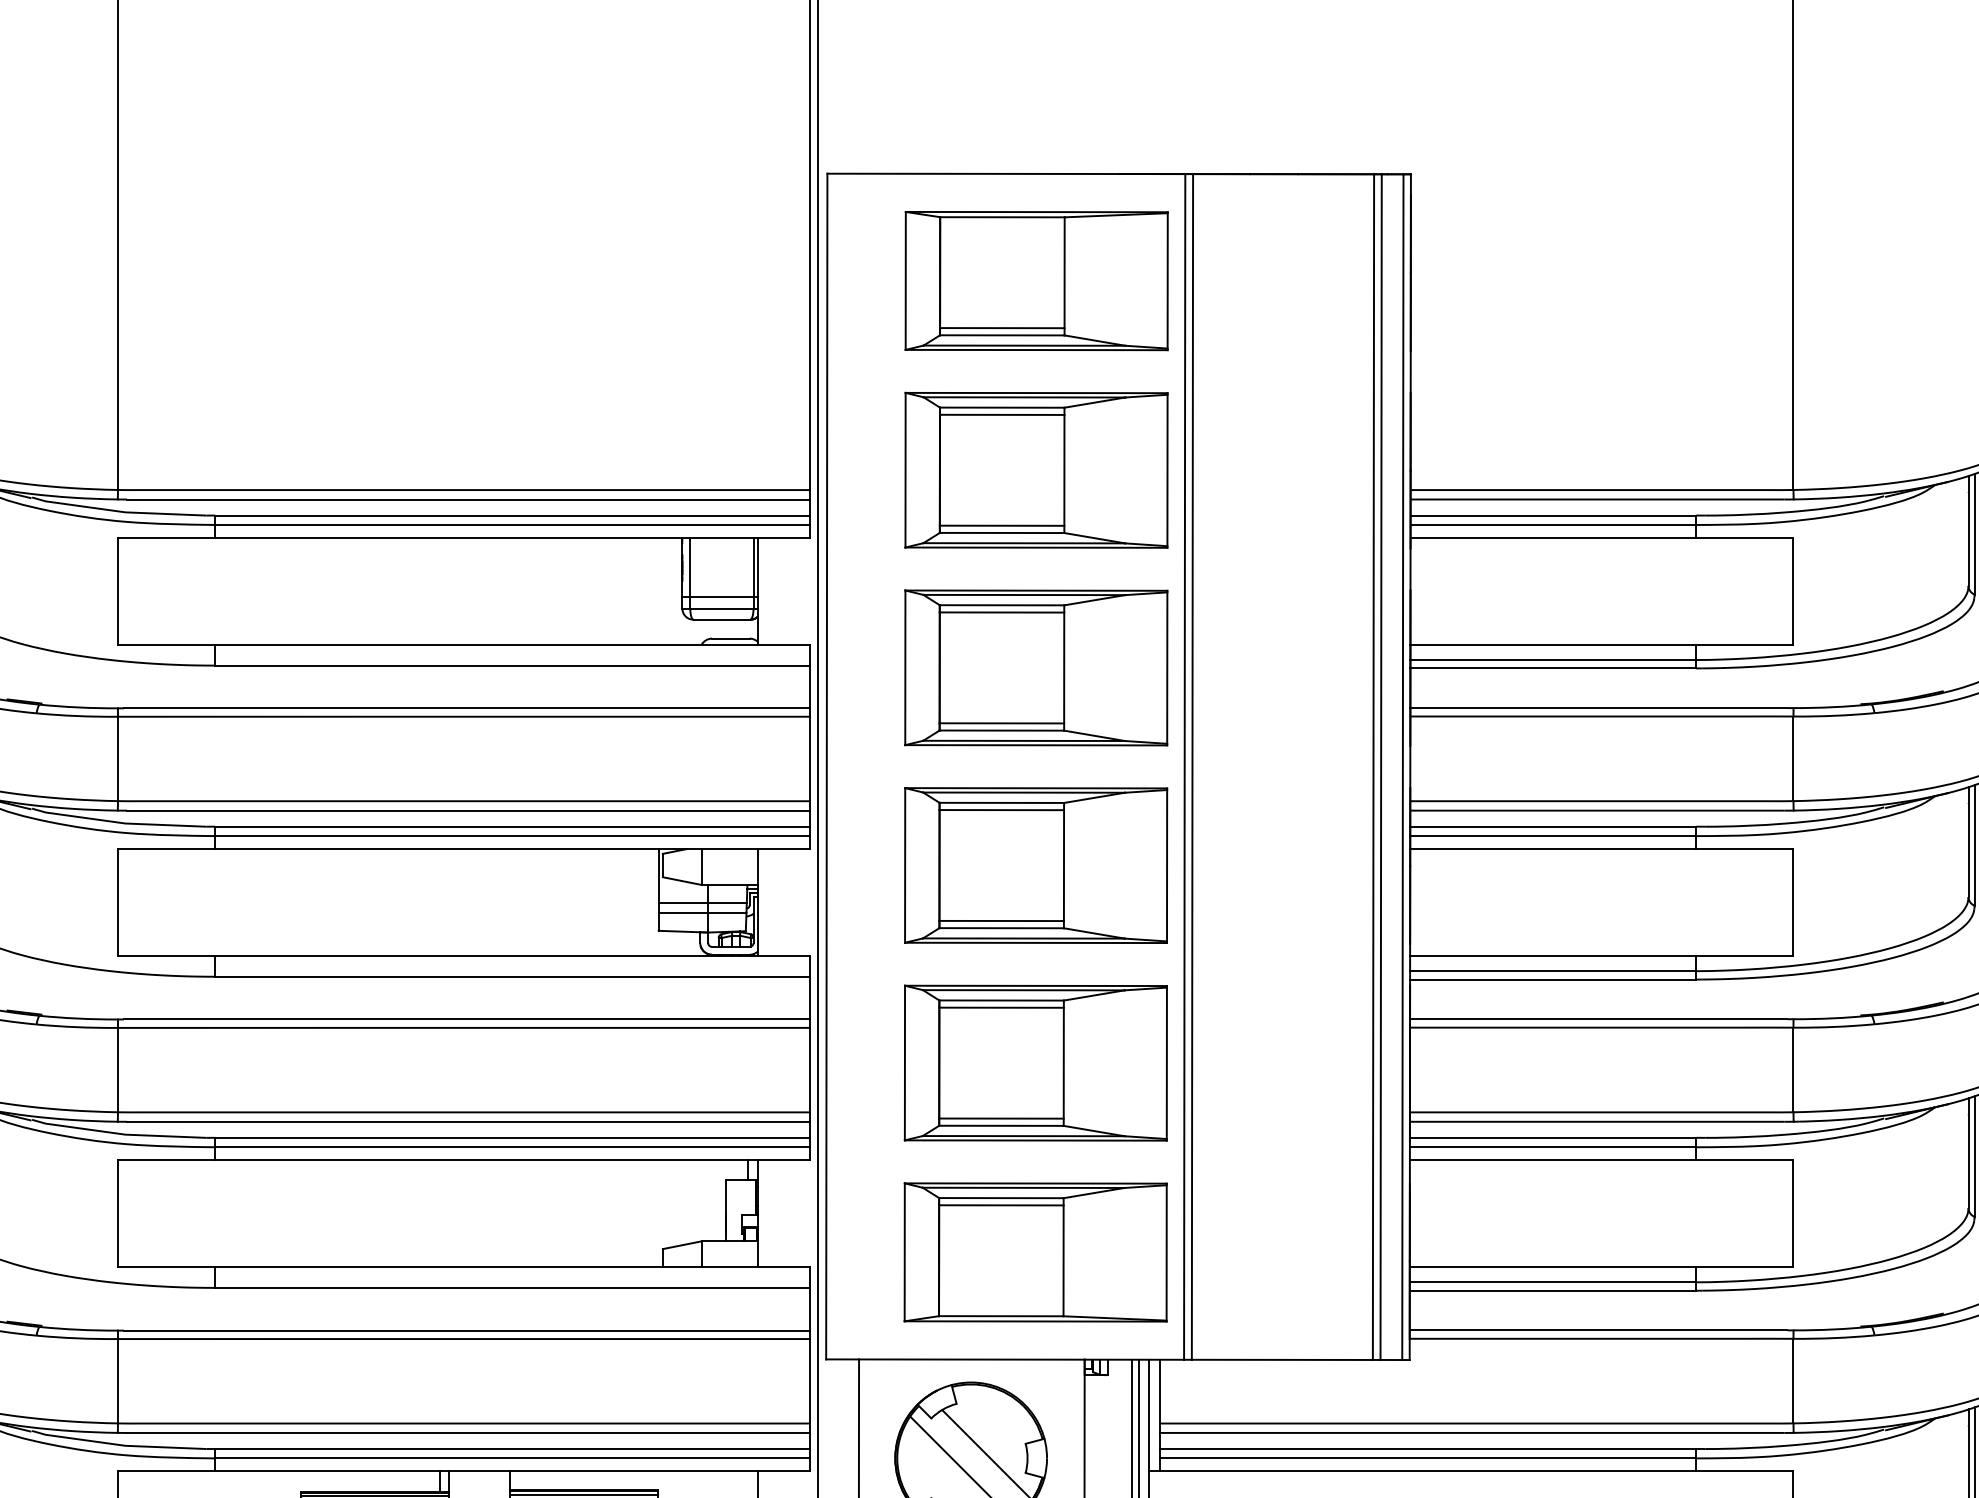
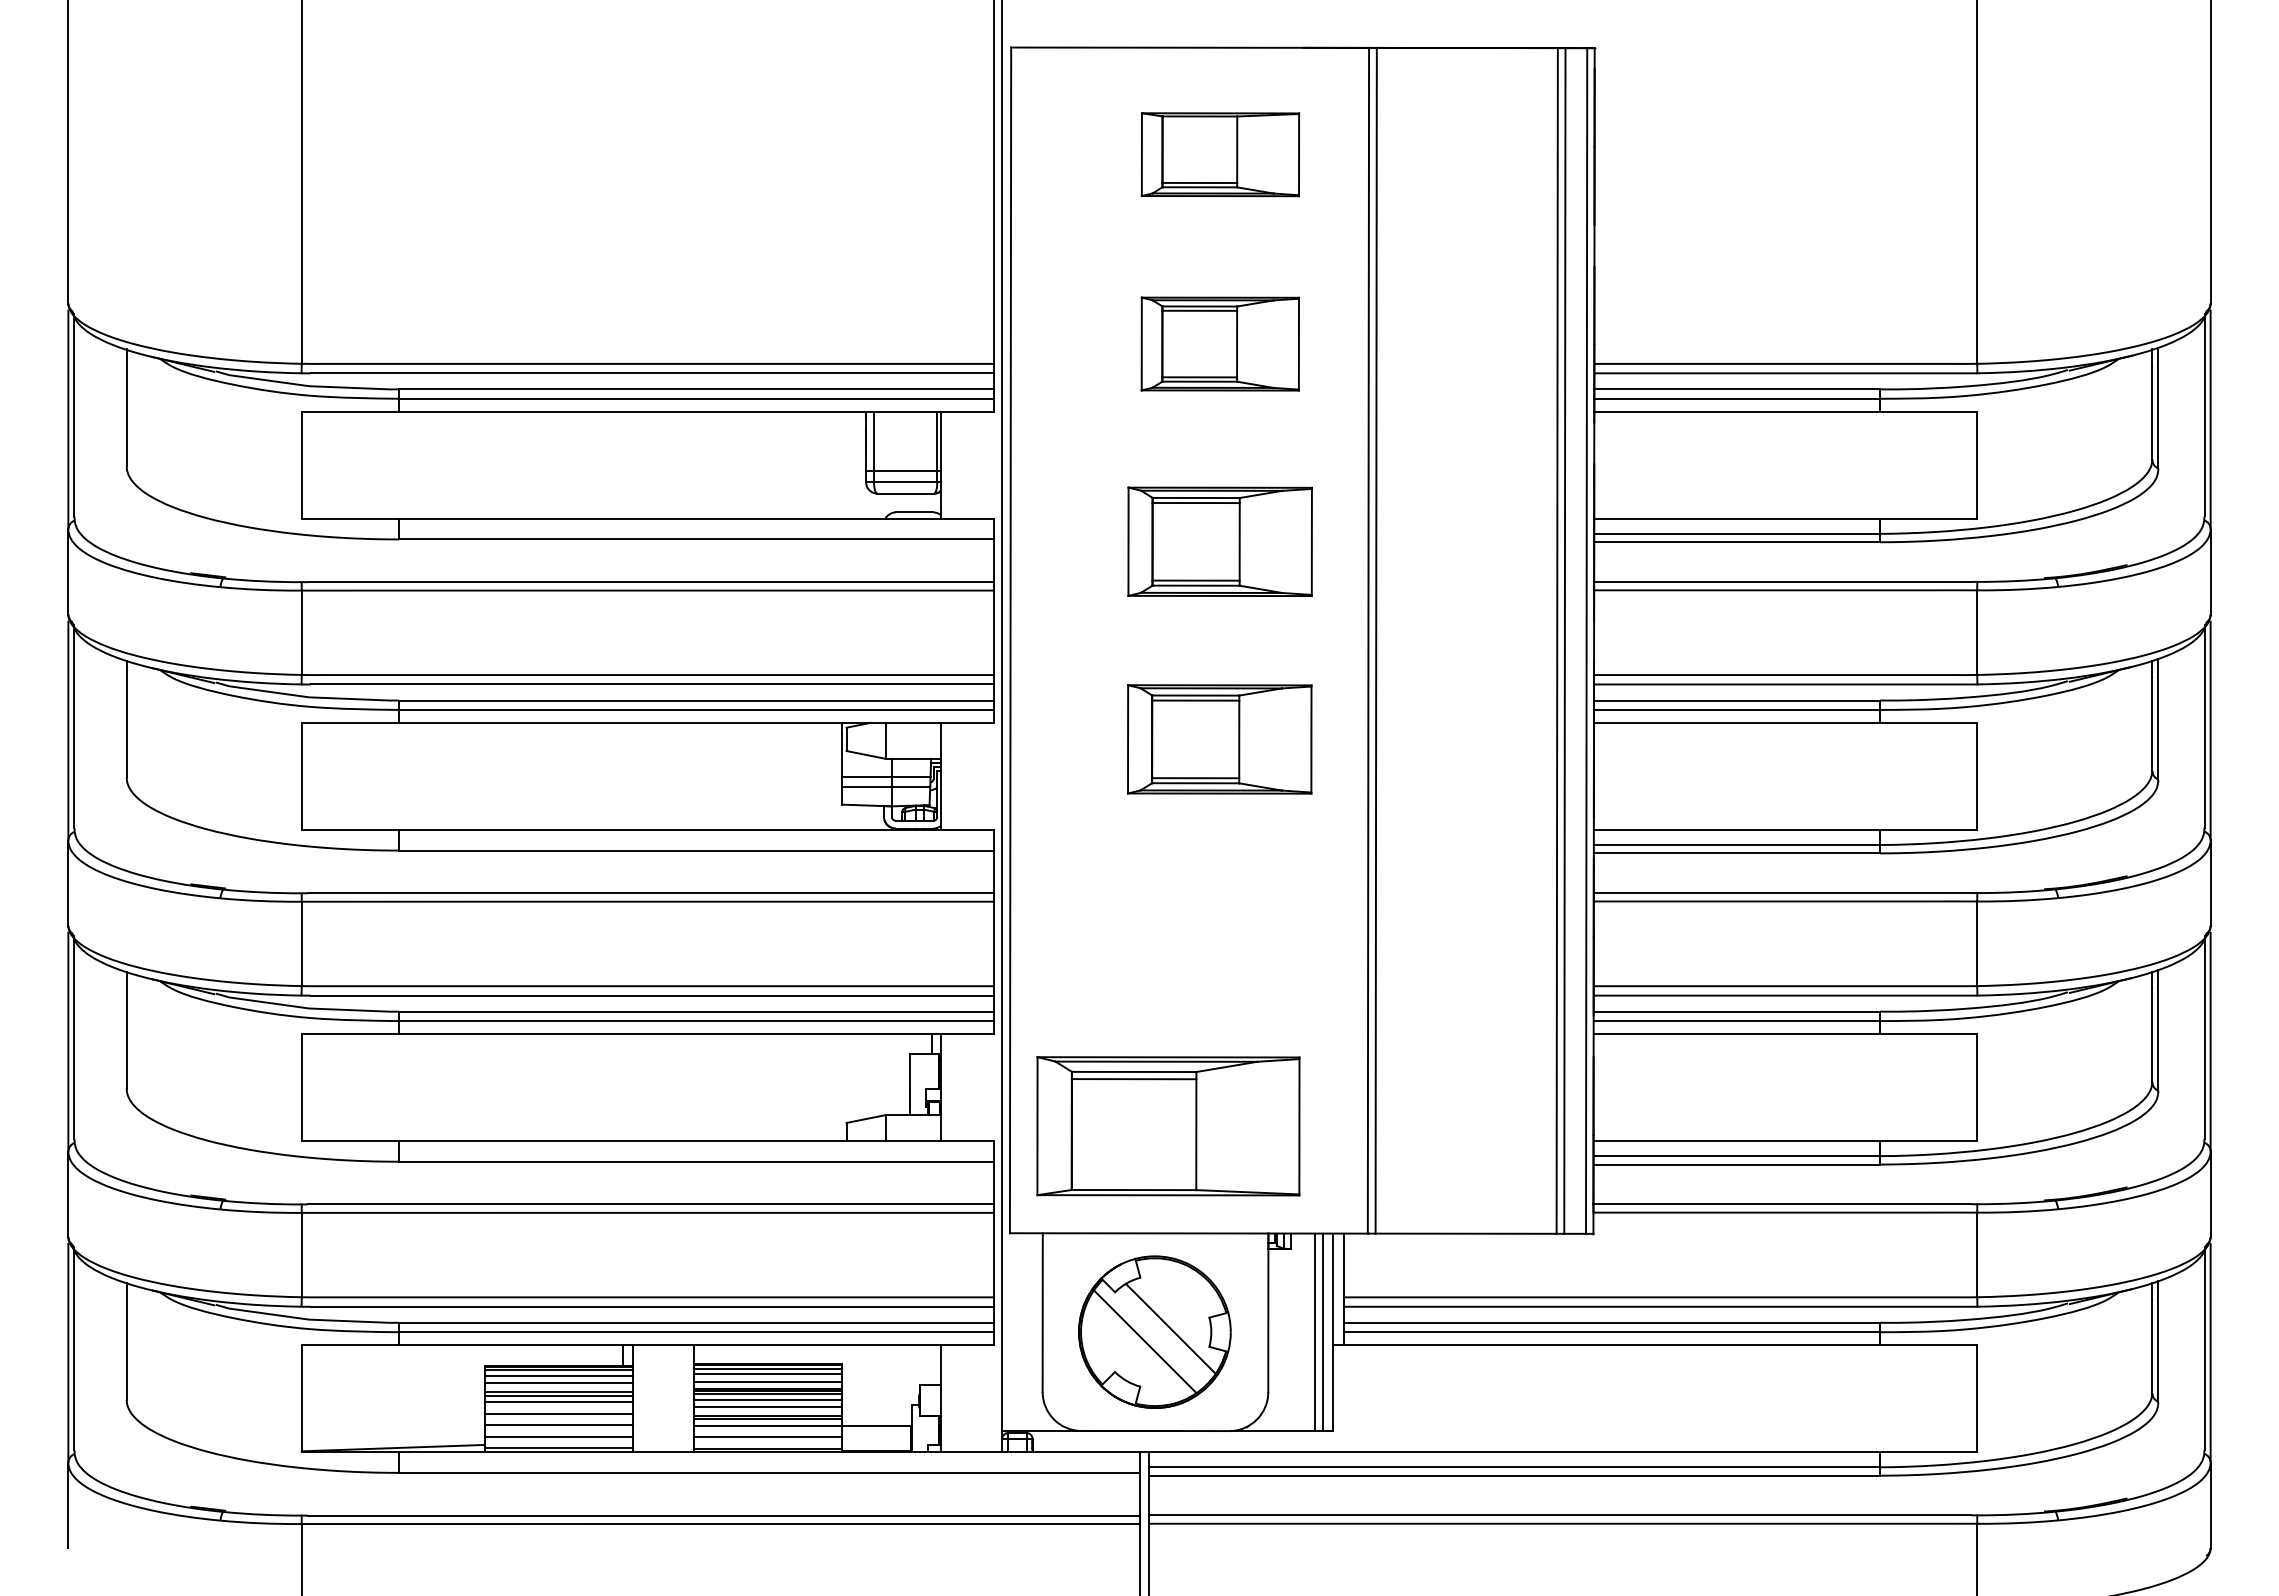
part: (1036, 280) -> (1220, 154), size x0.6
part: (1036, 469) -> (1220, 343), size x0.6
part: (1036, 667) -> (1220, 541), size x0.7
part: (1035, 865) -> (1219, 739), size x0.7
part: (1035, 1062) -> (1219, 936), removed
part: (1035, 1252) -> (1168, 1126), moved

